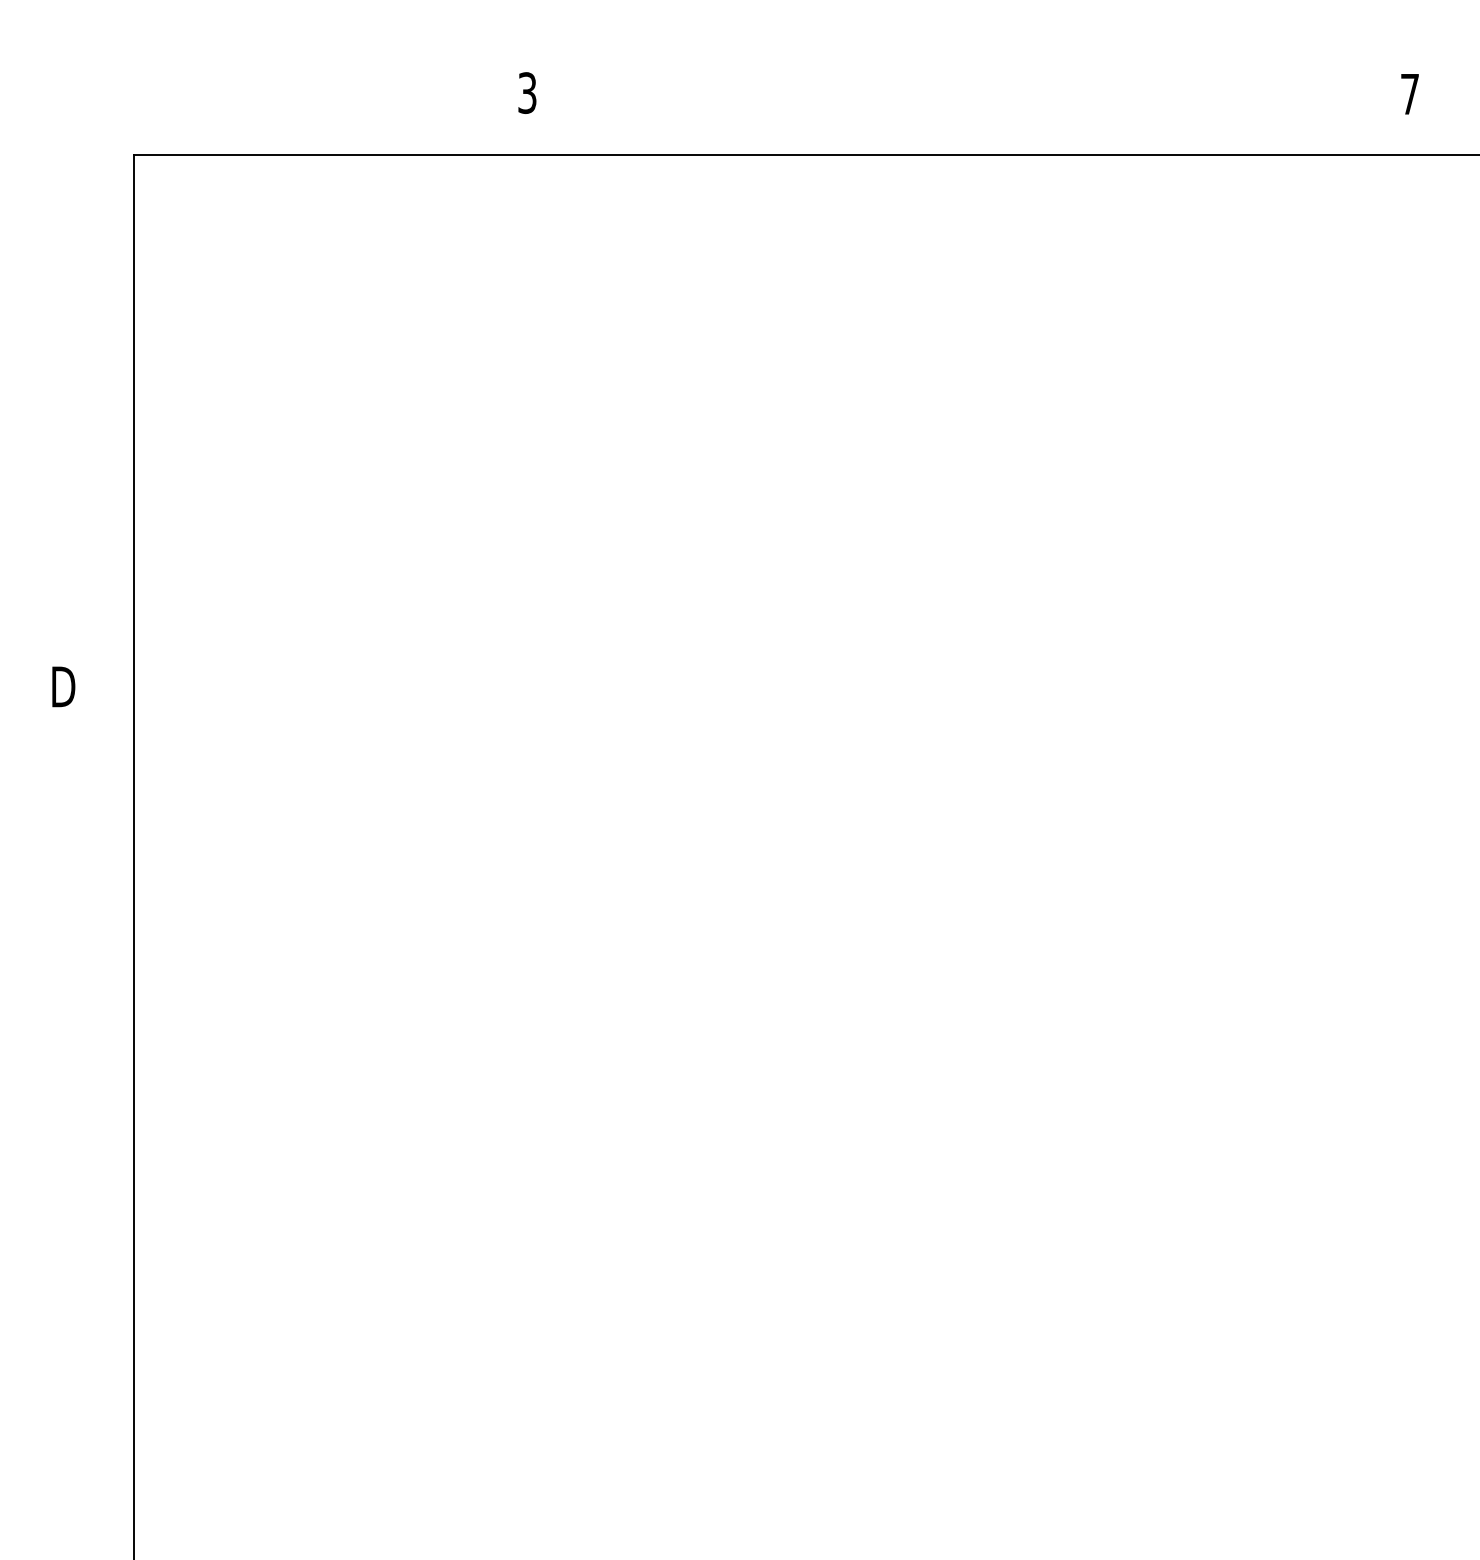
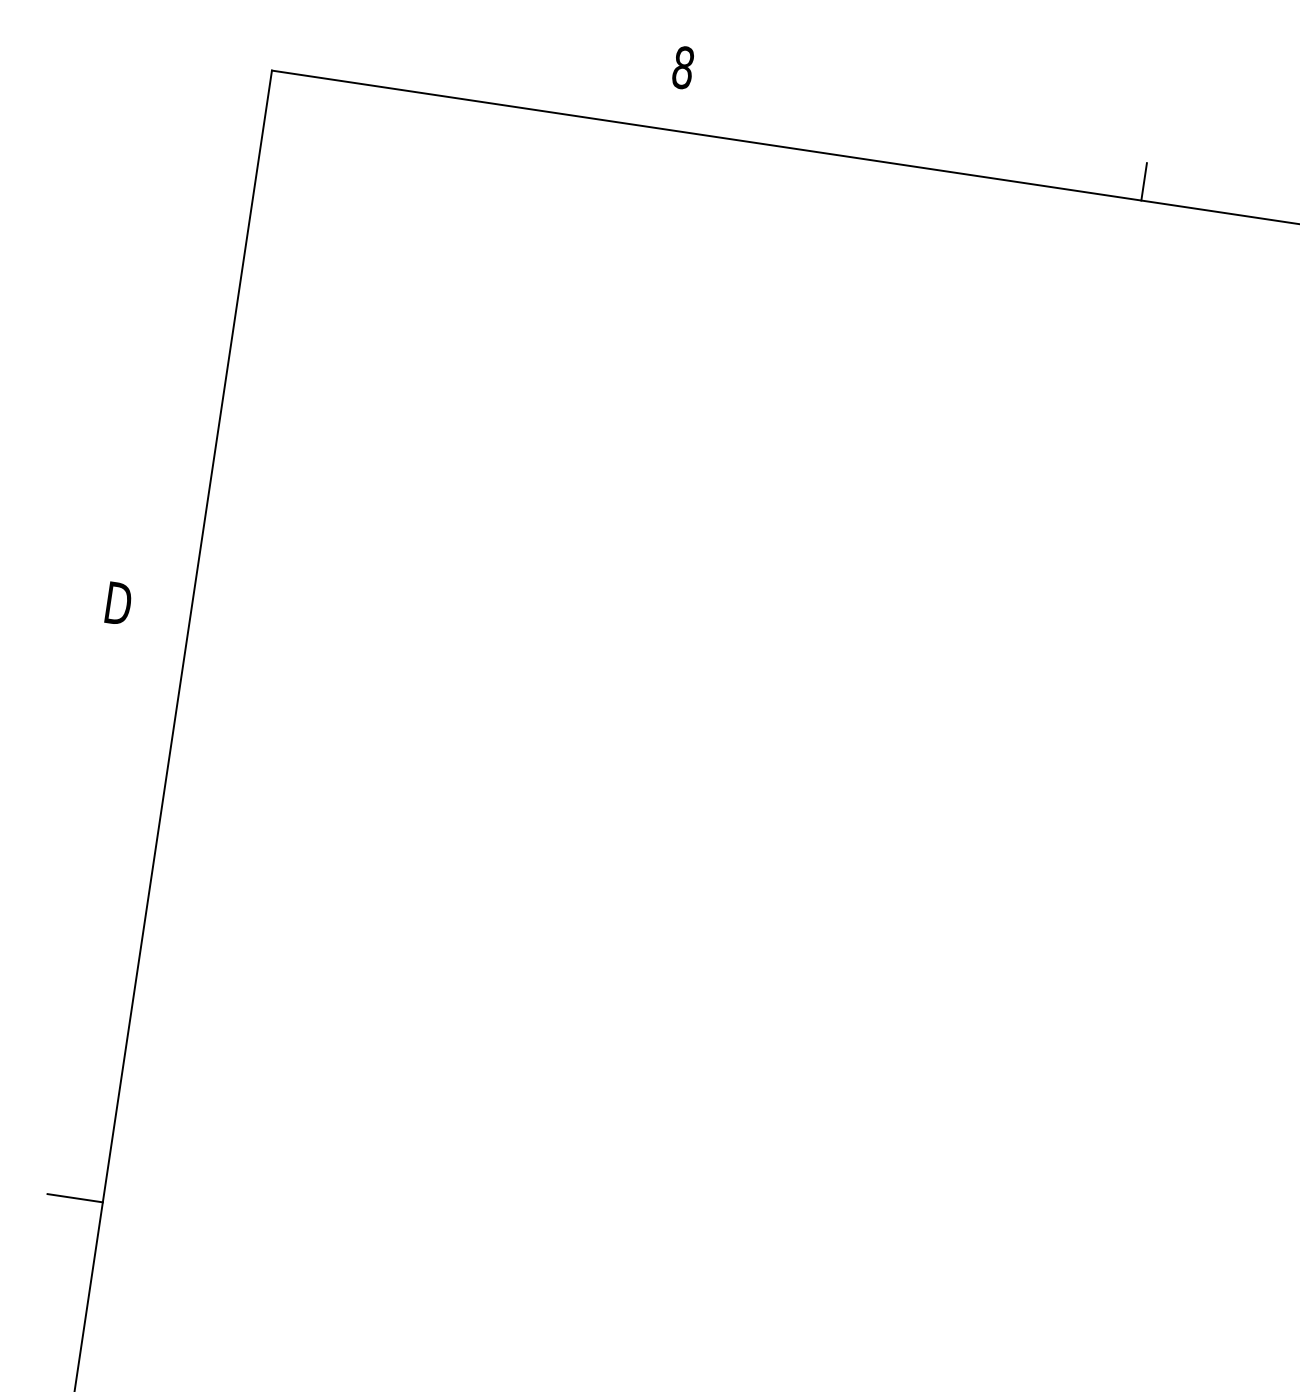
text: (527, 93) -> (683, 68), 3 -> 8
line: (984, 136) -> (1143, 181), added
line: (107, 1262) -> (75, 1198), added

